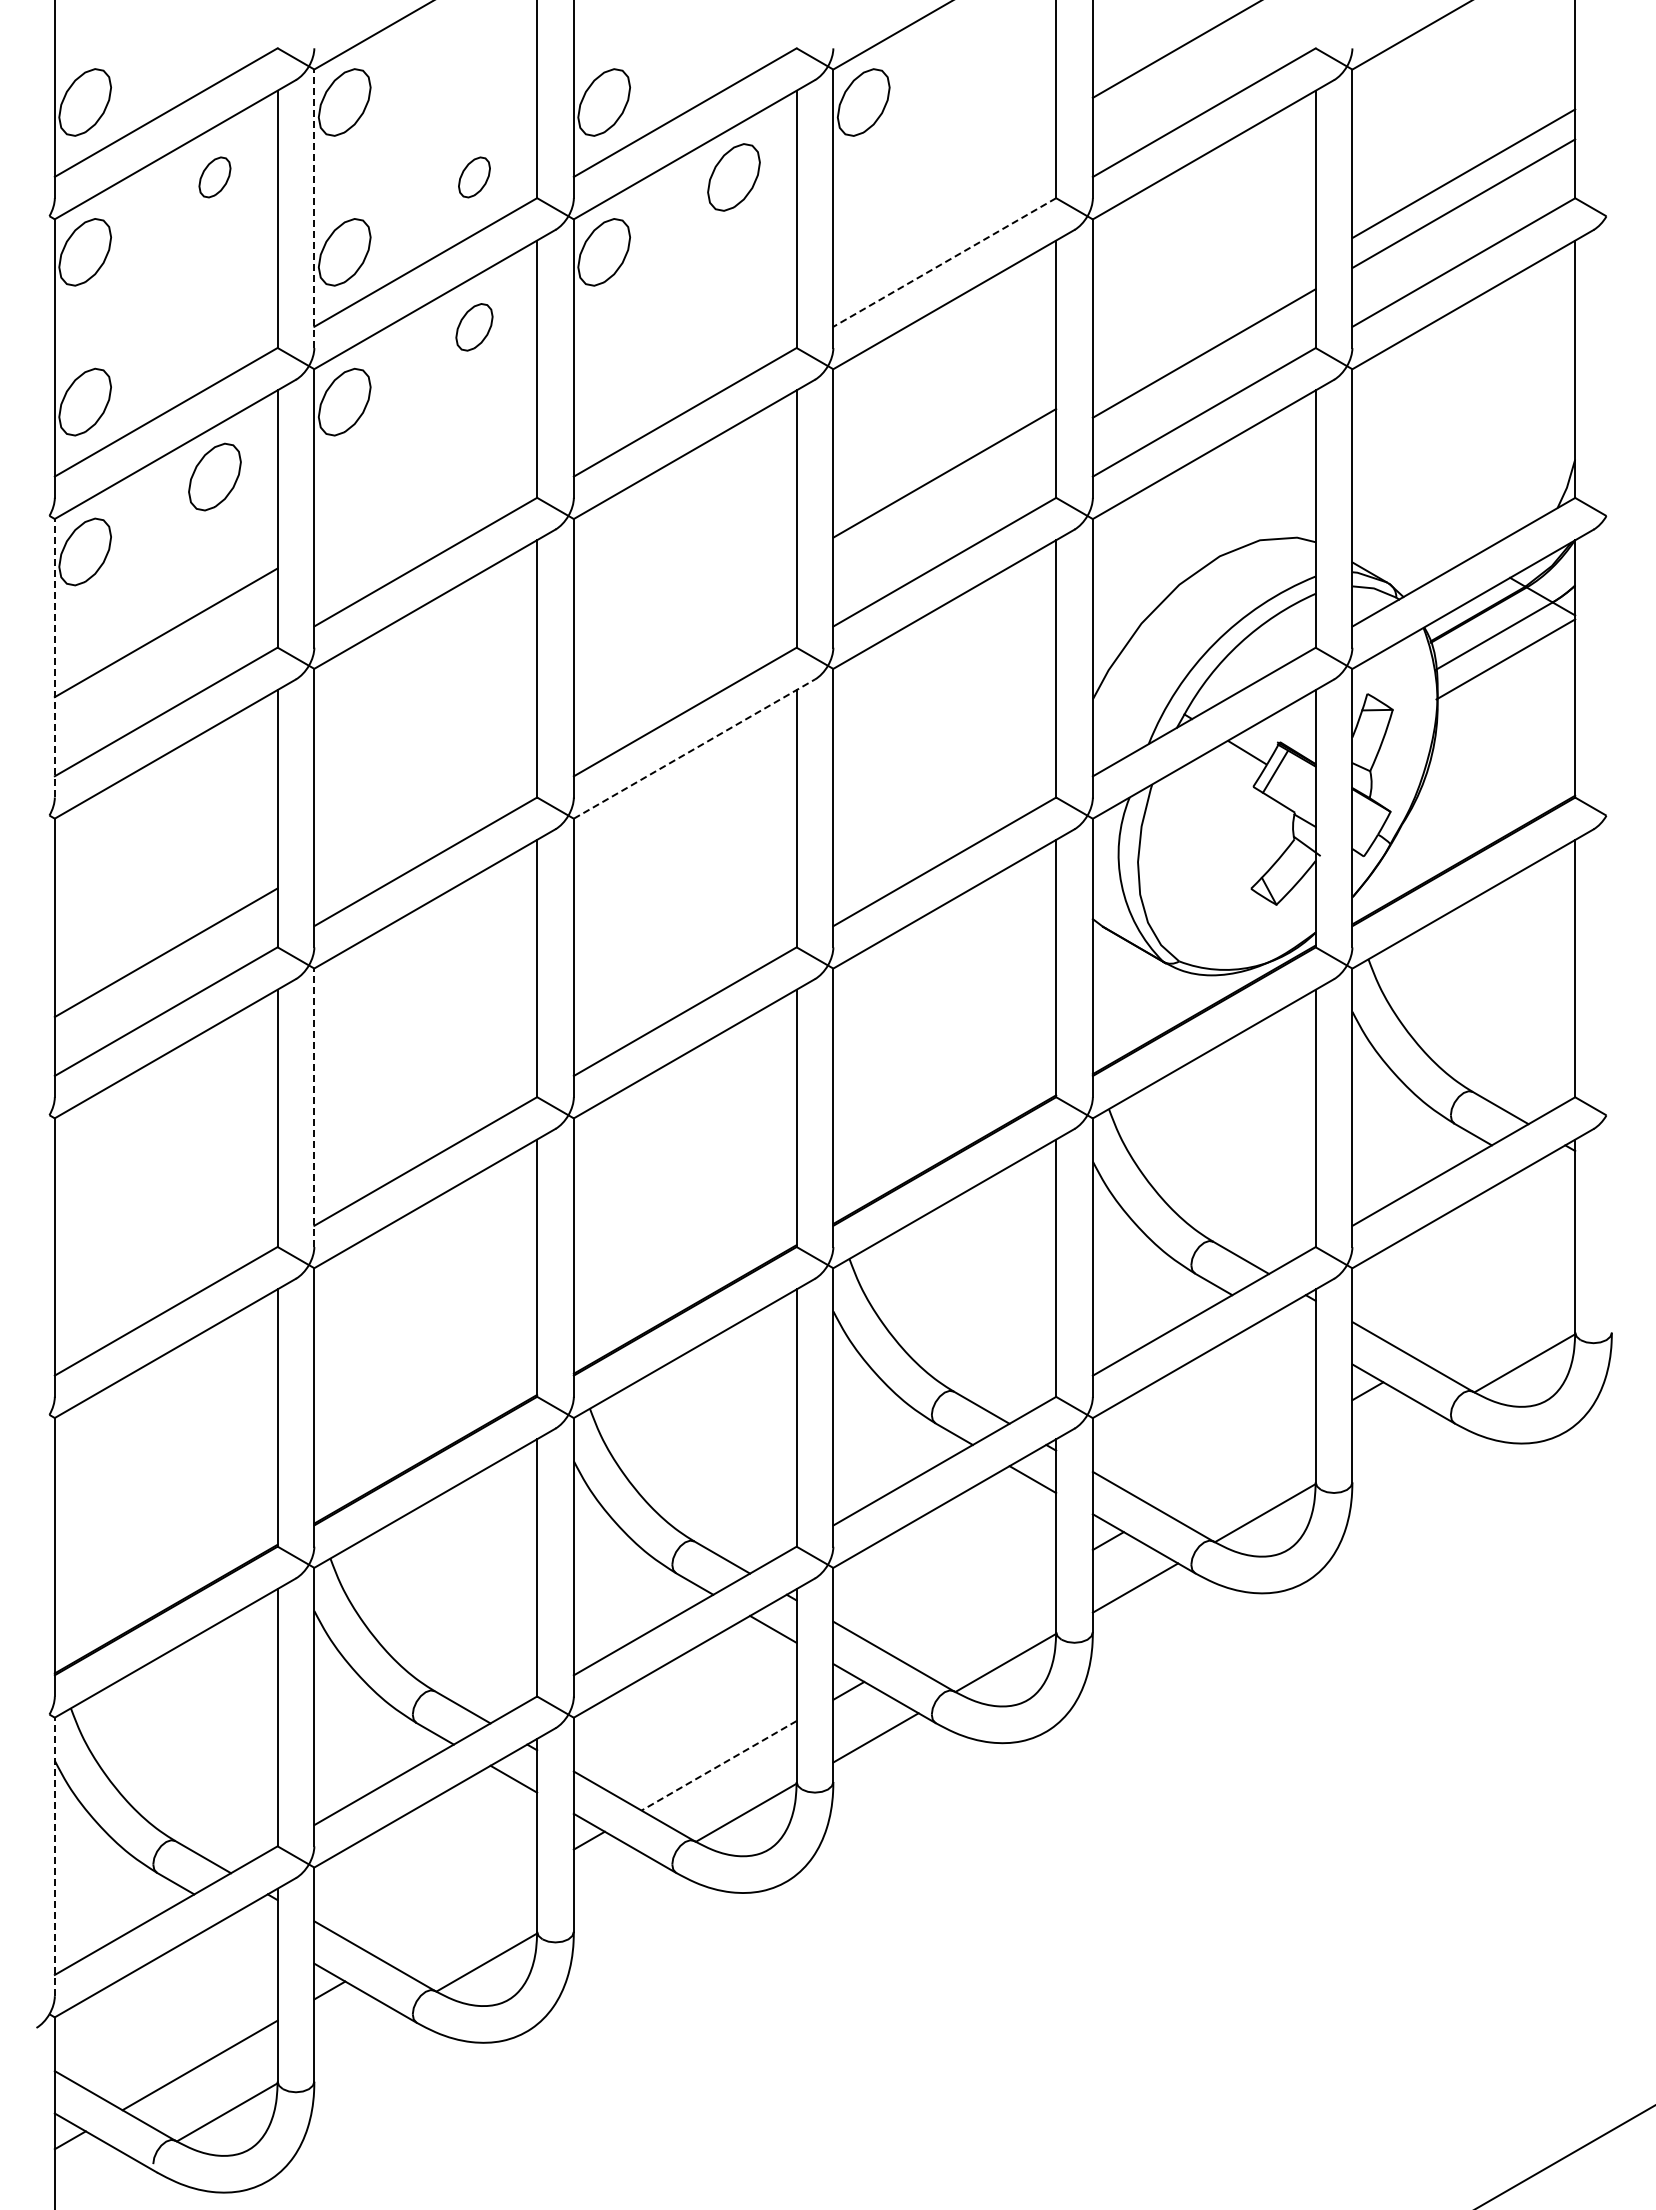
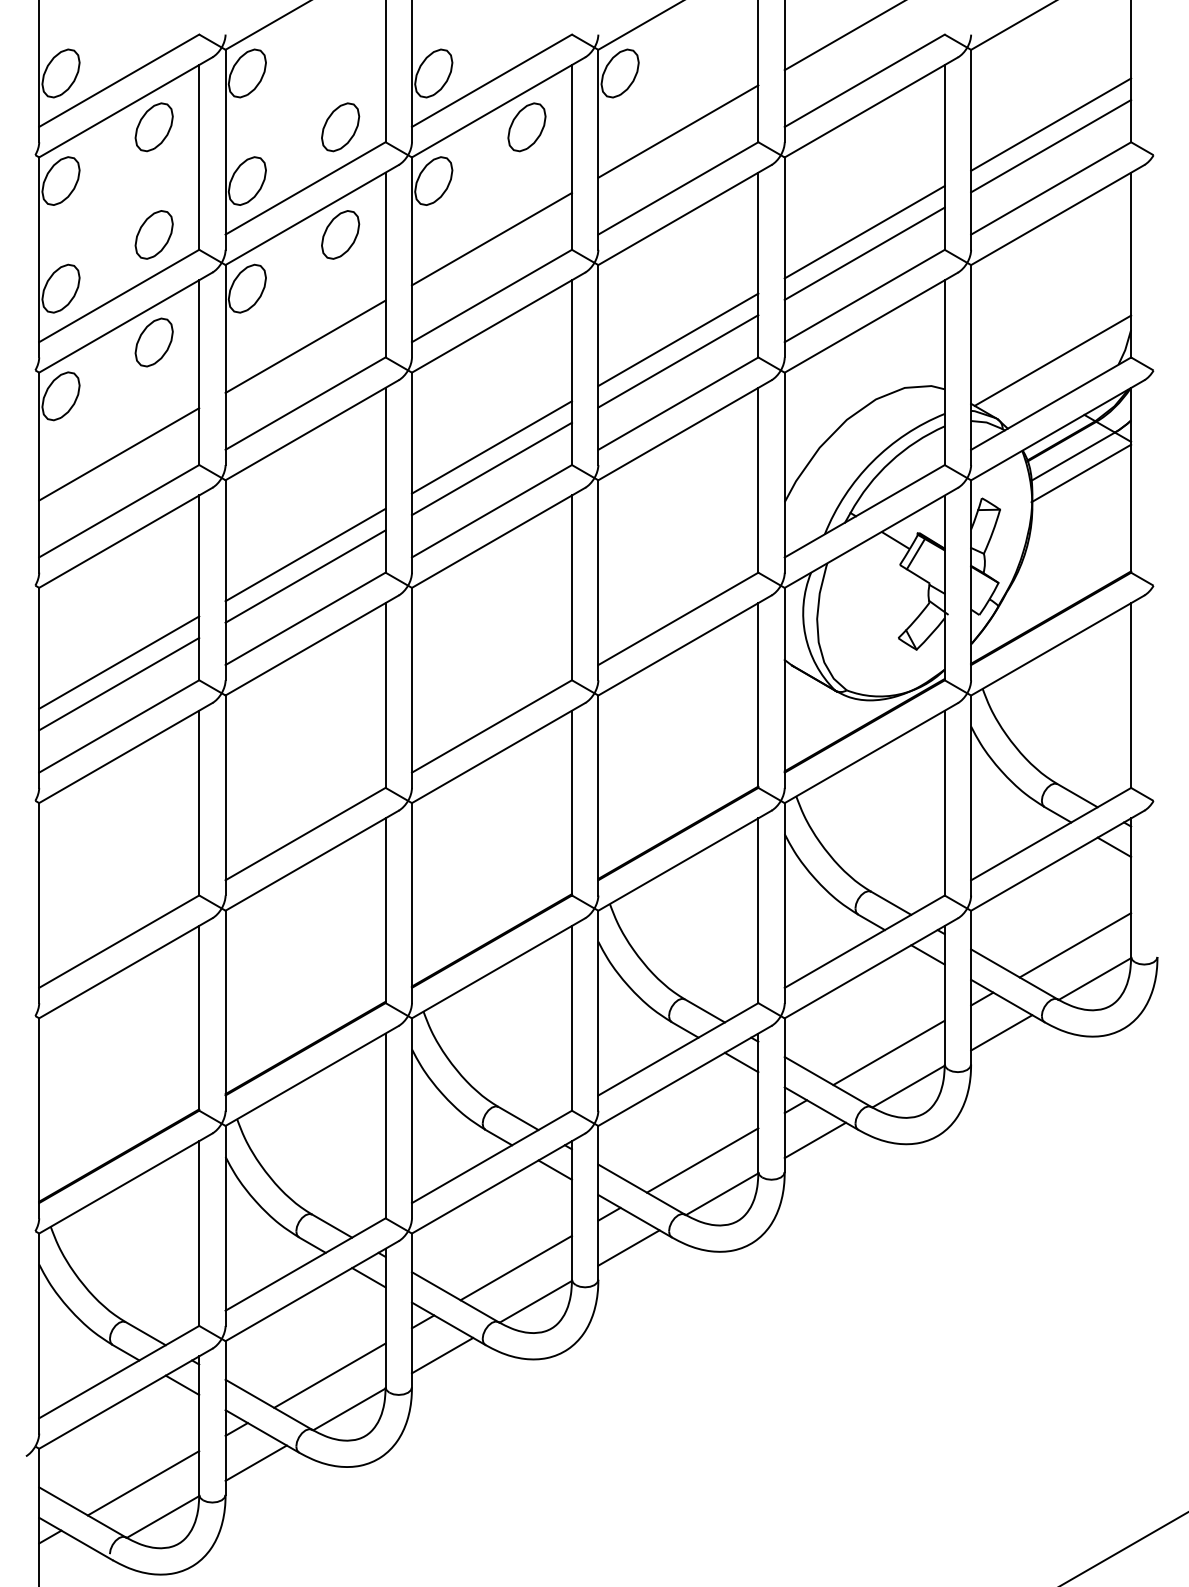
part: (214, 177) -> (153, 127), size x1.67
part: (474, 177) -> (340, 127), size x1.67
line: (944, 183) -> (678, 131), added
line: (314, 208) -> (225, 149), dashed -> solid
line: (944, 262) -> (678, 188), dashed -> solid
line: (1203, 323) -> (864, 232), added
part: (214, 327) -> (153, 235), added
part: (474, 327) -> (340, 235), size x1.43
line: (684, 332) -> (491, 238), added
line: (425, 482) -> (305, 346), added
line: (1466, 502) -> (1053, 360), added
line: (944, 503) -> (678, 361), added
line: (684, 622) -> (491, 446), added
line: (684, 652) -> (491, 468), added
line: (54, 657) -> (38, 472), dashed -> solid
line: (694, 748) -> (498, 537), dashed -> solid
line: (425, 772) -> (305, 554), added
line: (425, 802) -> (305, 576), added
line: (165, 922) -> (118, 662), added
line: (314, 1107) -> (225, 795), dashed -> solid
line: (1551, 1179) -> (1114, 847), added
line: (1497, 1316) -> (1075, 945), added
line: (1292, 1329) -> (928, 954), added
line: (1394, 1437) -> (1001, 1032), added
line: (1237, 1465) -> (888, 1052), added
line: (978, 1615) -> (702, 1160), added
line: (719, 1765) -> (516, 1267), dashed -> solid
line: (54, 1856) -> (38, 1333), dashed -> solid
line: (616, 1887) -> (442, 1355), added
line: (459, 1915) -> (329, 1375), added
line: (254, 1928) -> (182, 1384), added
line: (356, 2037) -> (255, 1463), added

